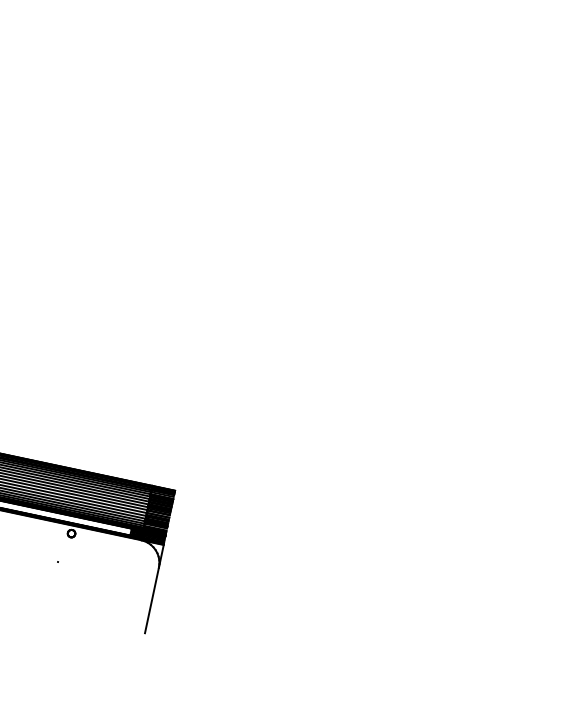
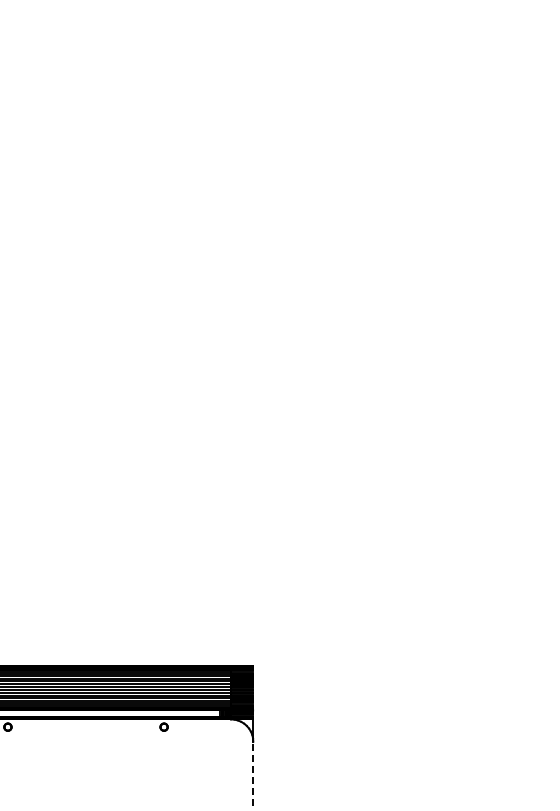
line: (152, 599) -> (253, 773), solid -> dashed

